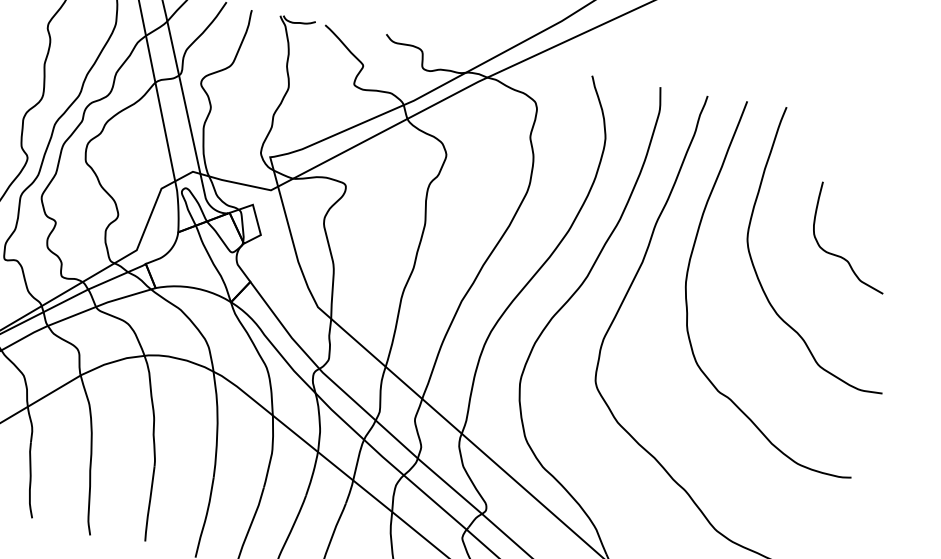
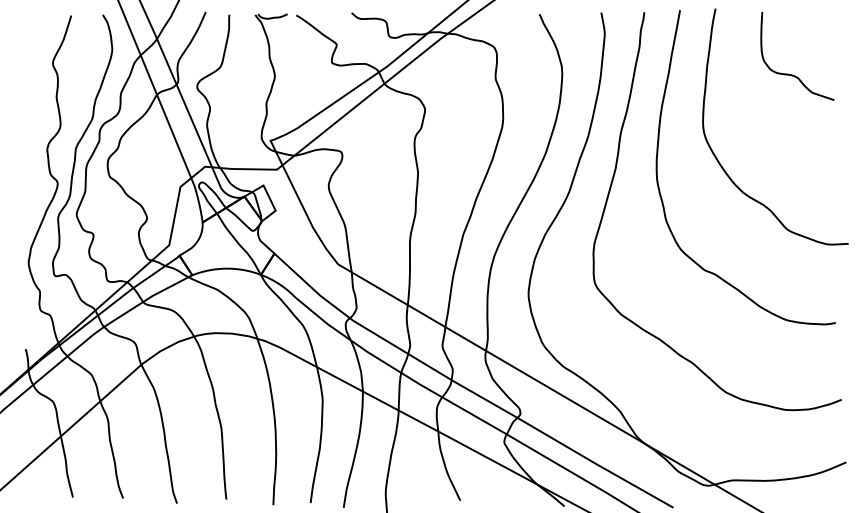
curve: (842, 256) -> (792, 74), moved

